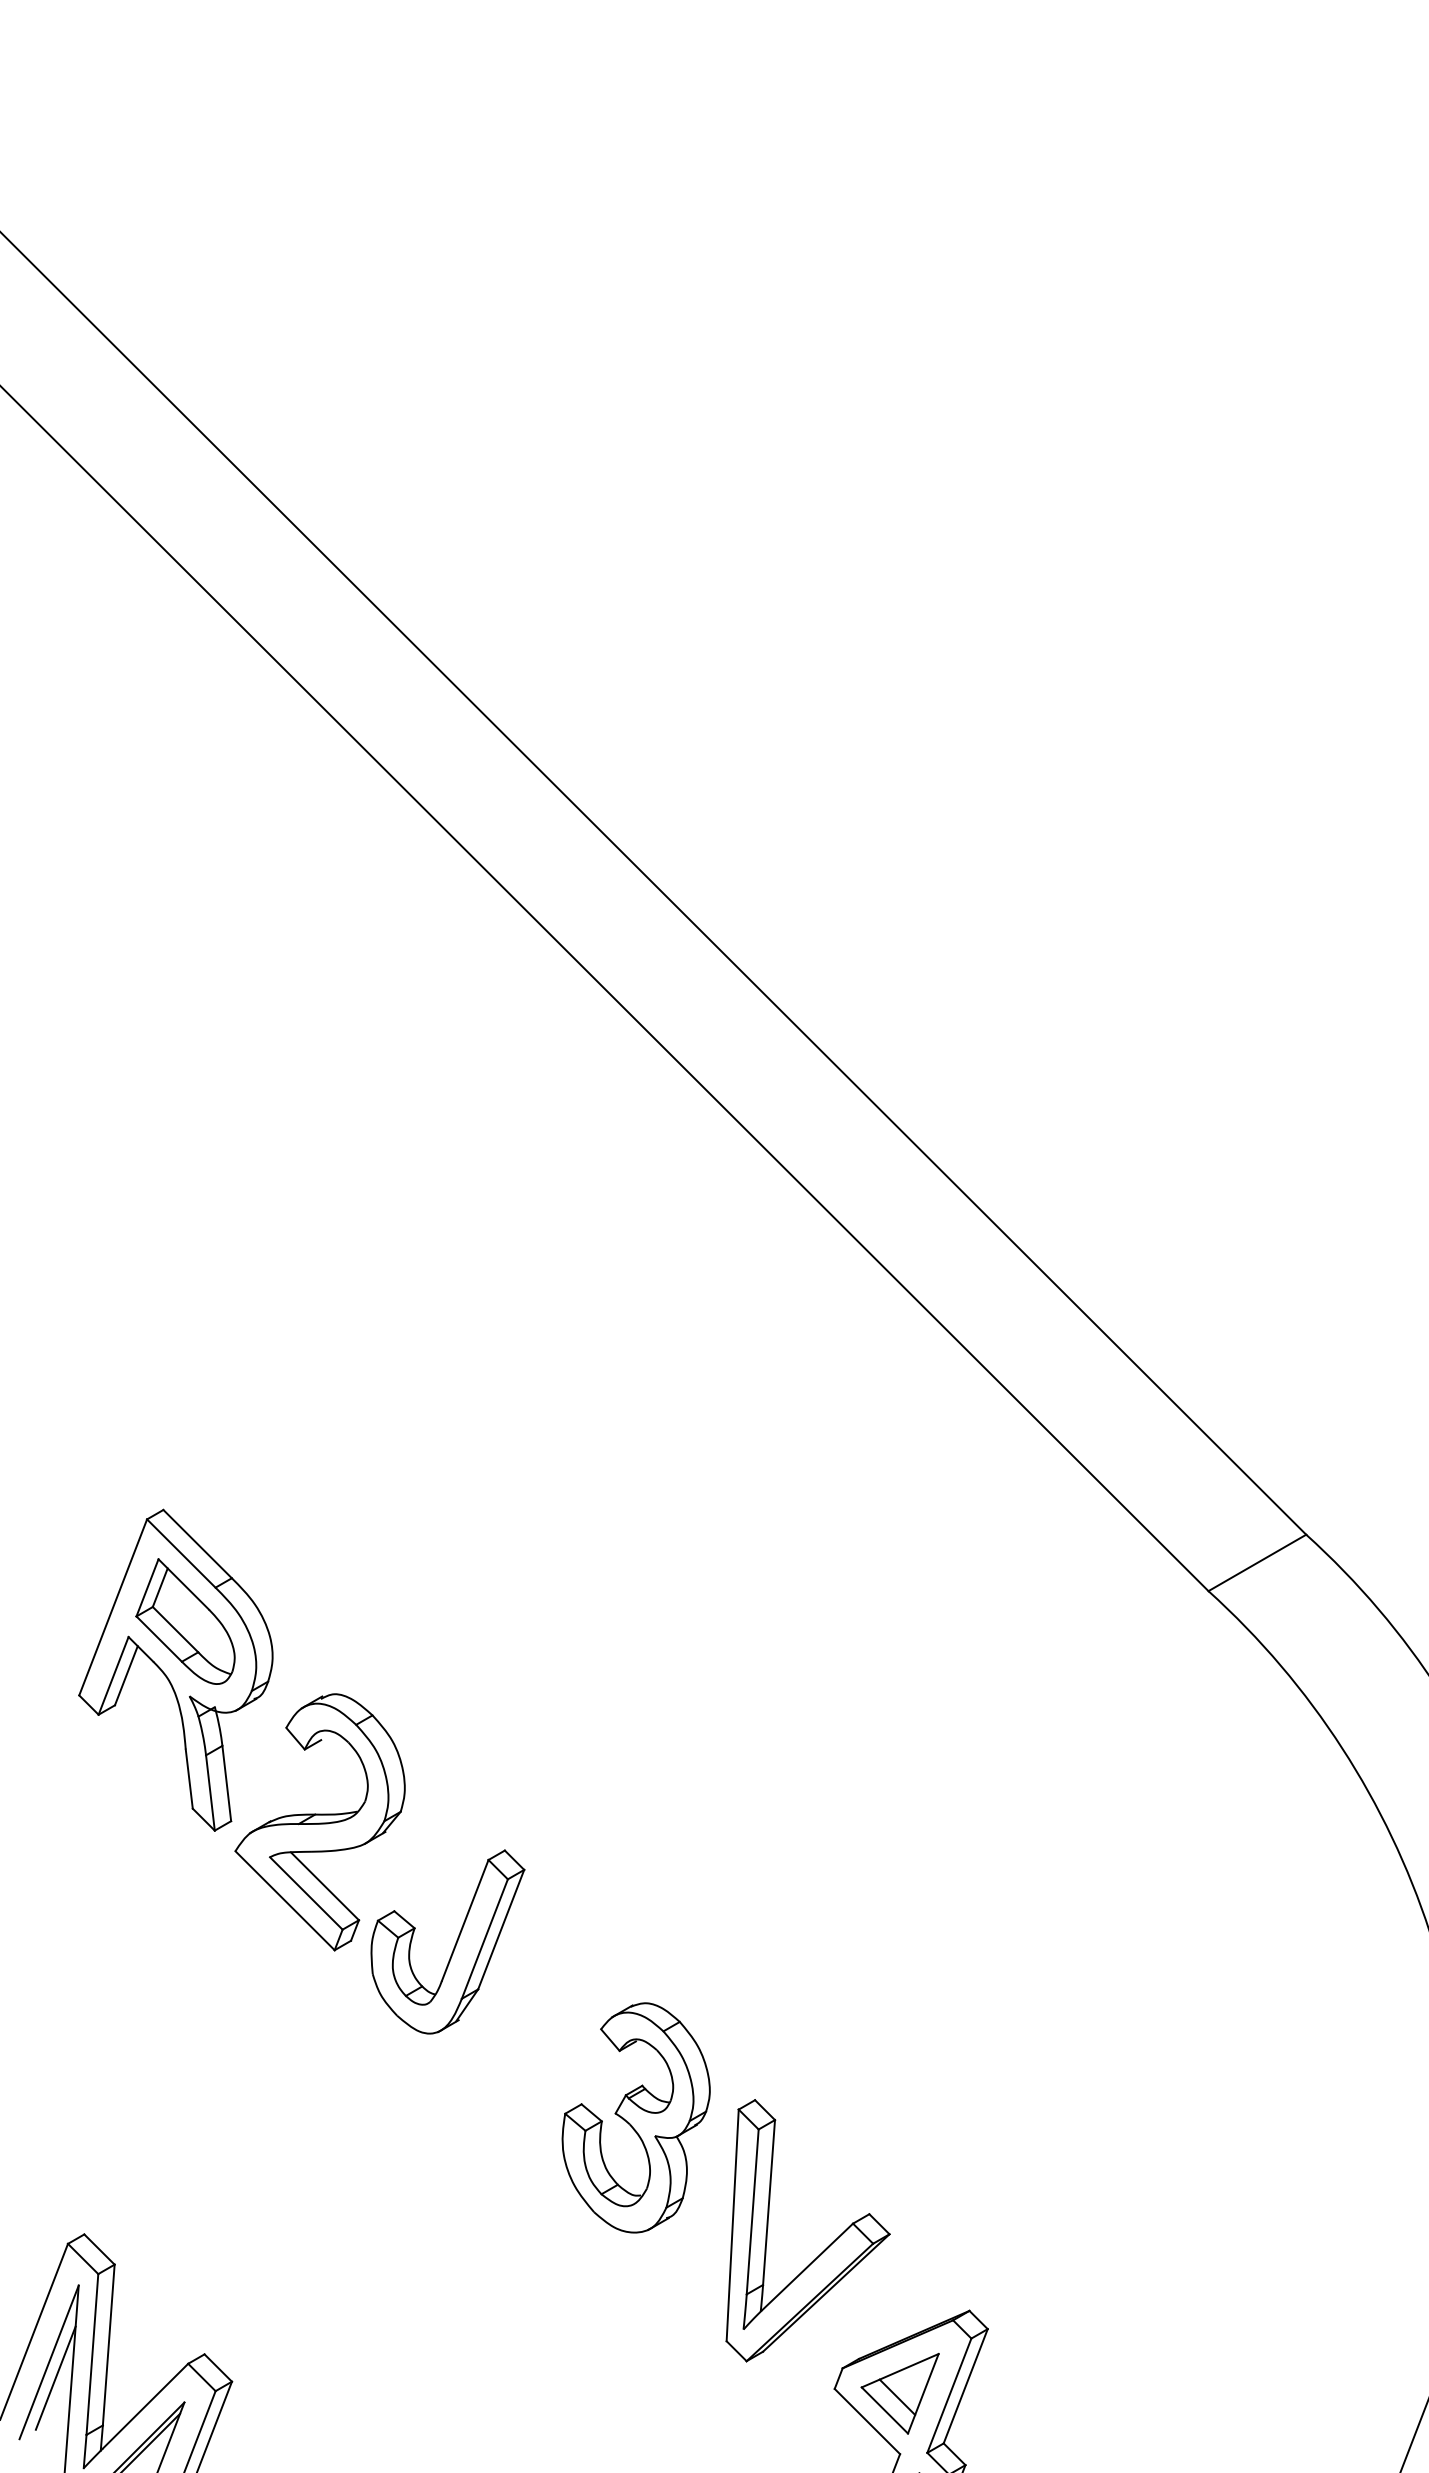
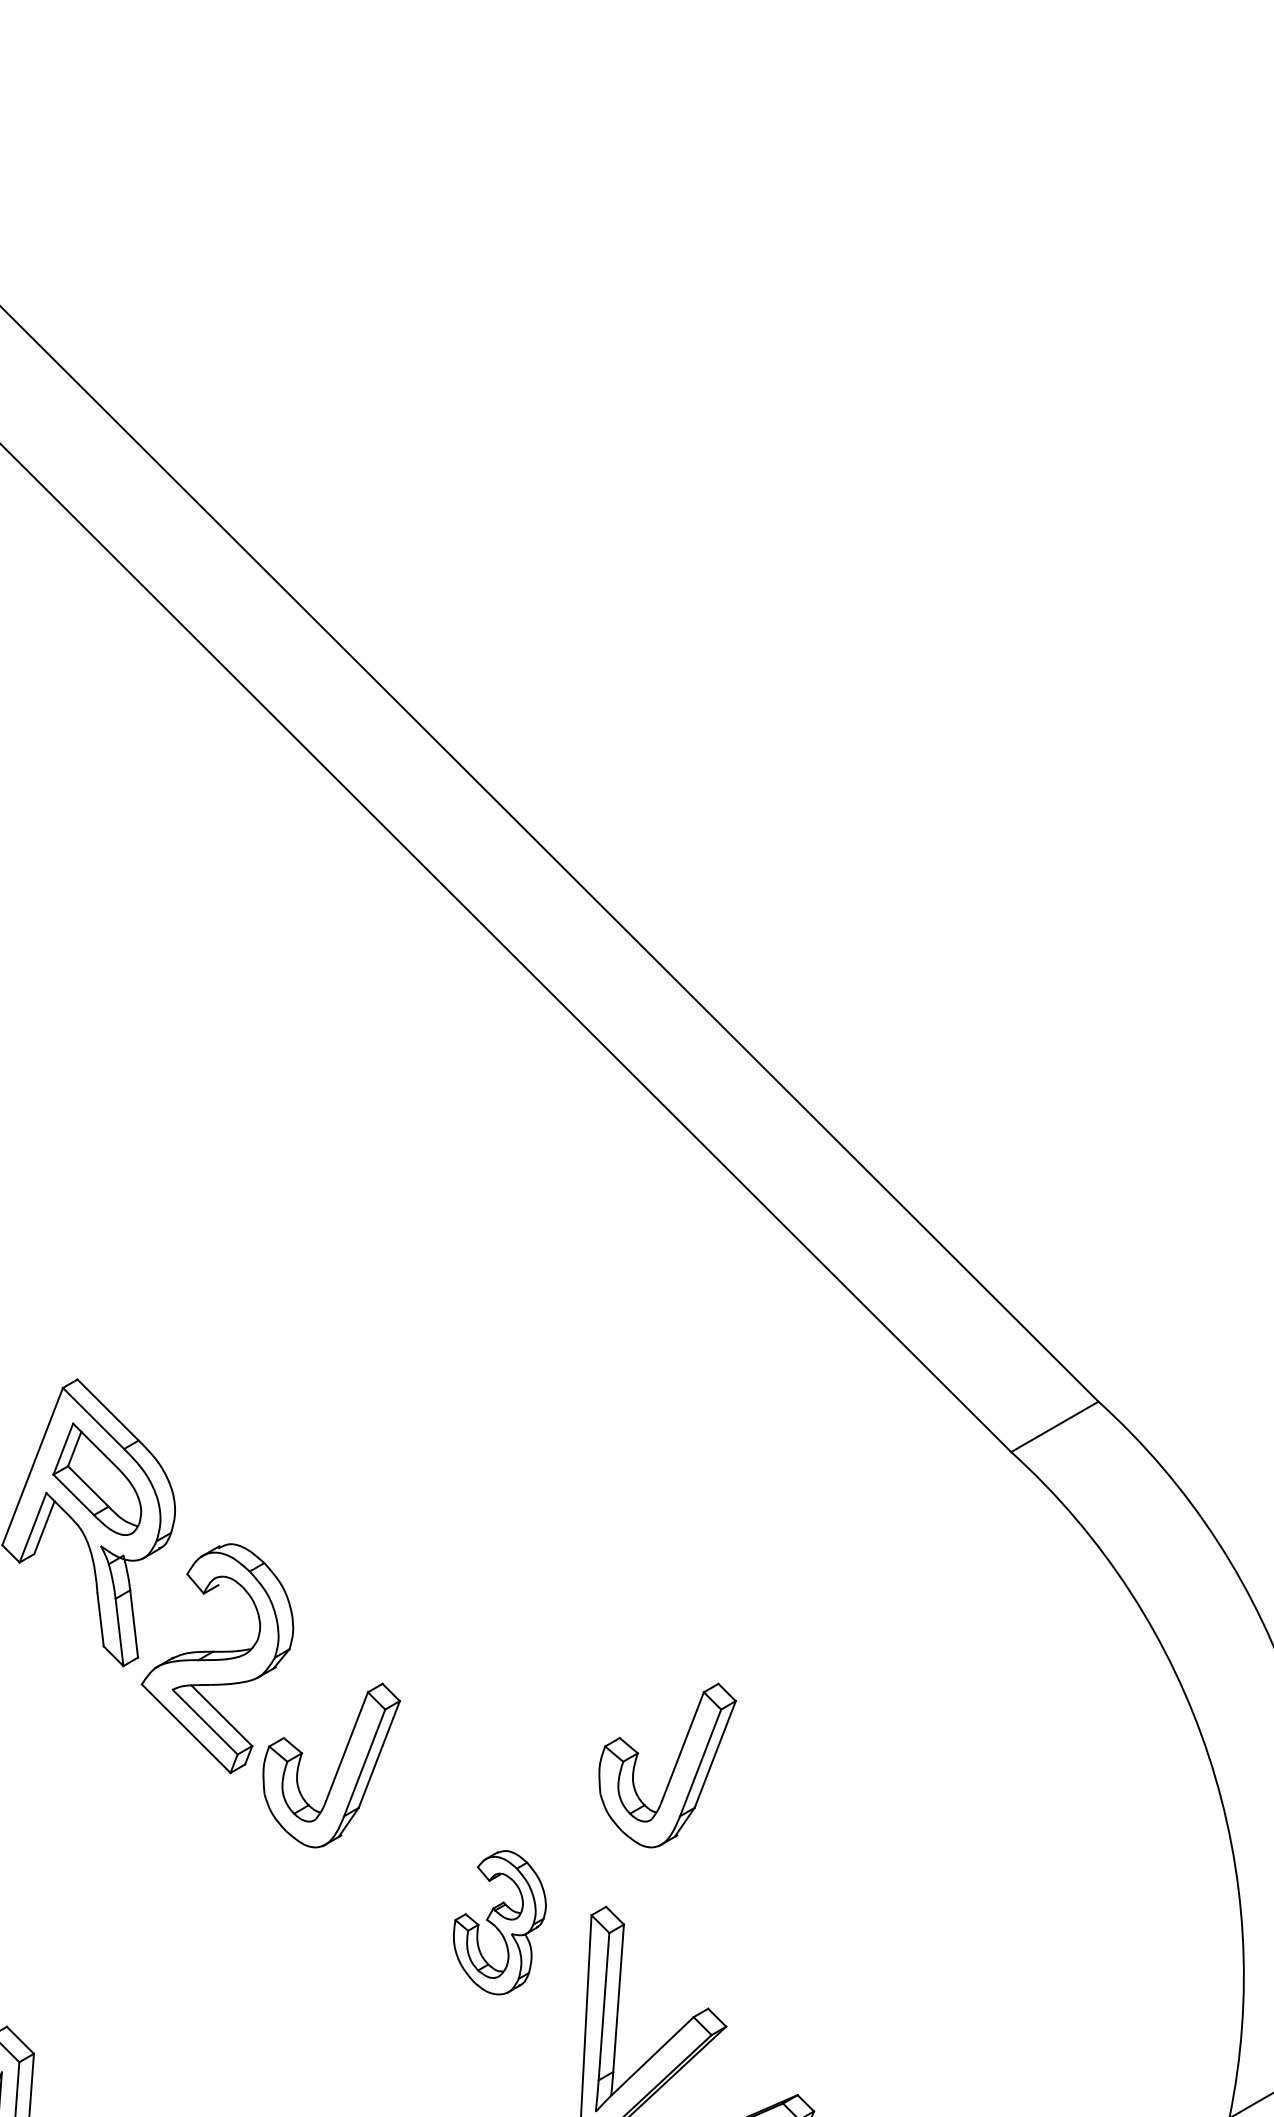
part: (831, 1942) -> (674, 1766), added
part: (635, 2117) -> (499, 1922), size x0.7

